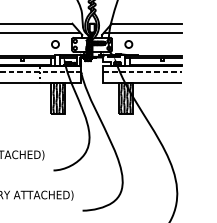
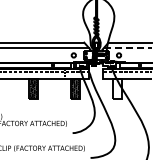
line: (144, 33) -> (128, 48), solid -> dashed
hatch: (126, 98) -> (117, 88), removed

